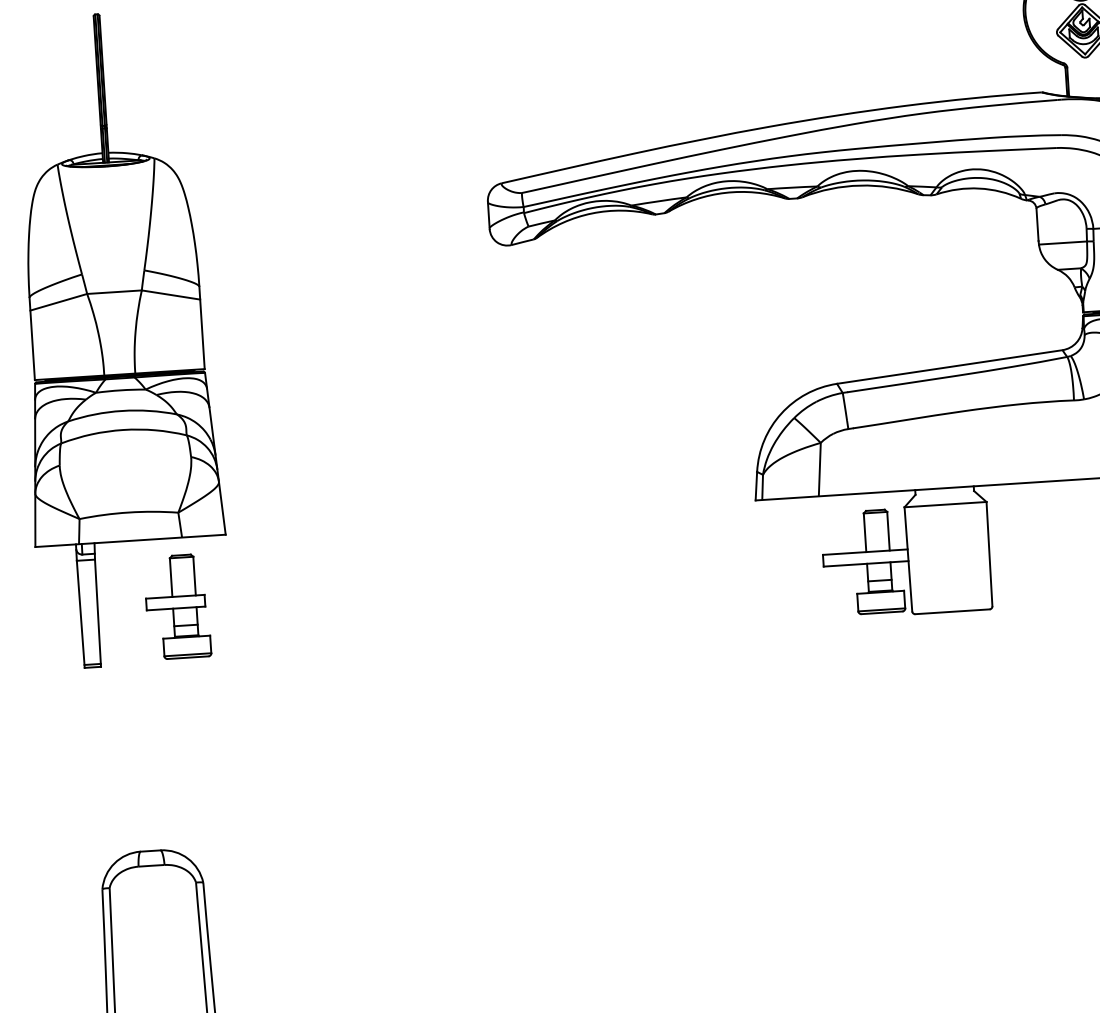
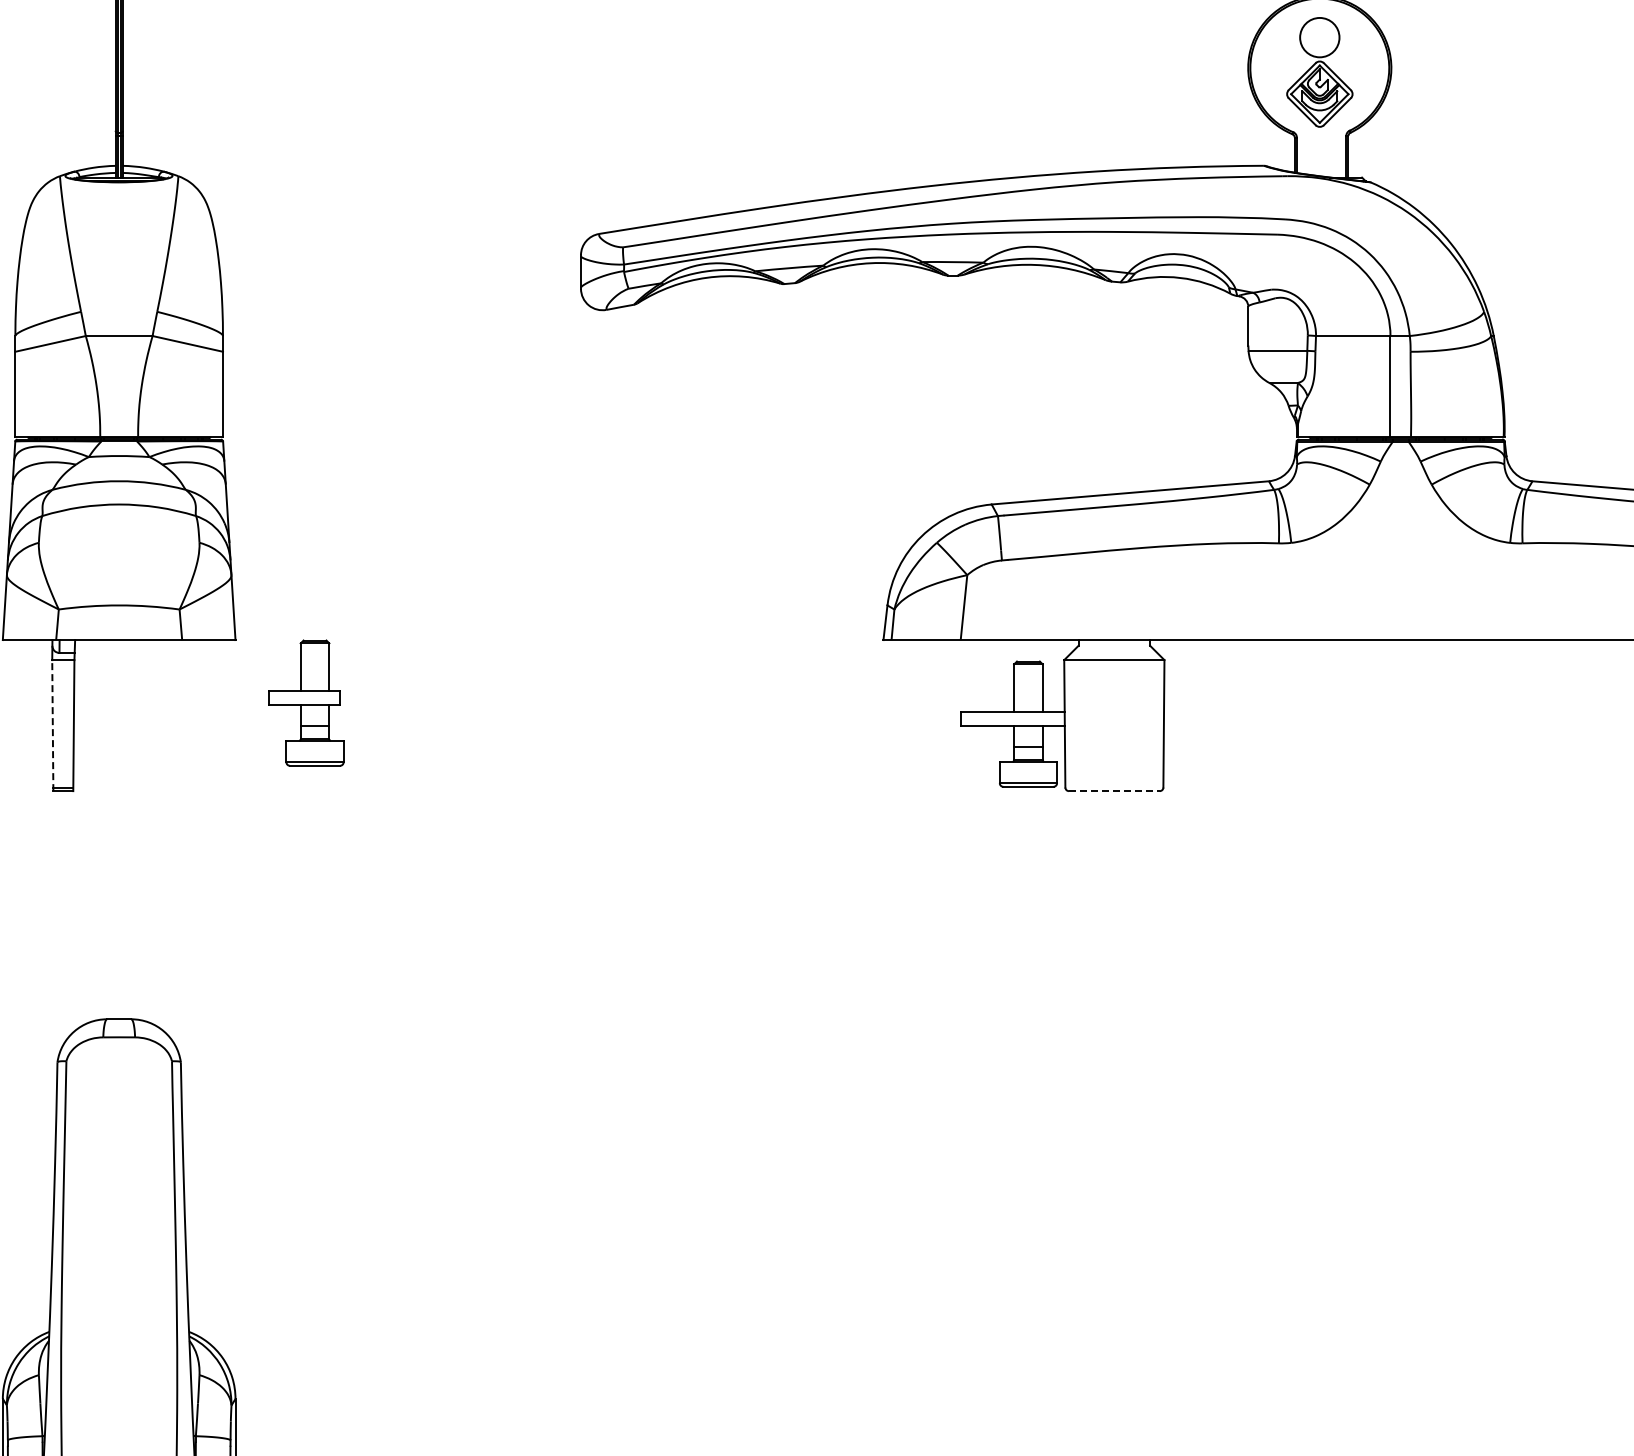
part: (177, 606) -> (306, 702), moved
line: (952, 612) -> (1114, 791), solid -> dashed
line: (80, 614) -> (52, 725), solid -> dashed

